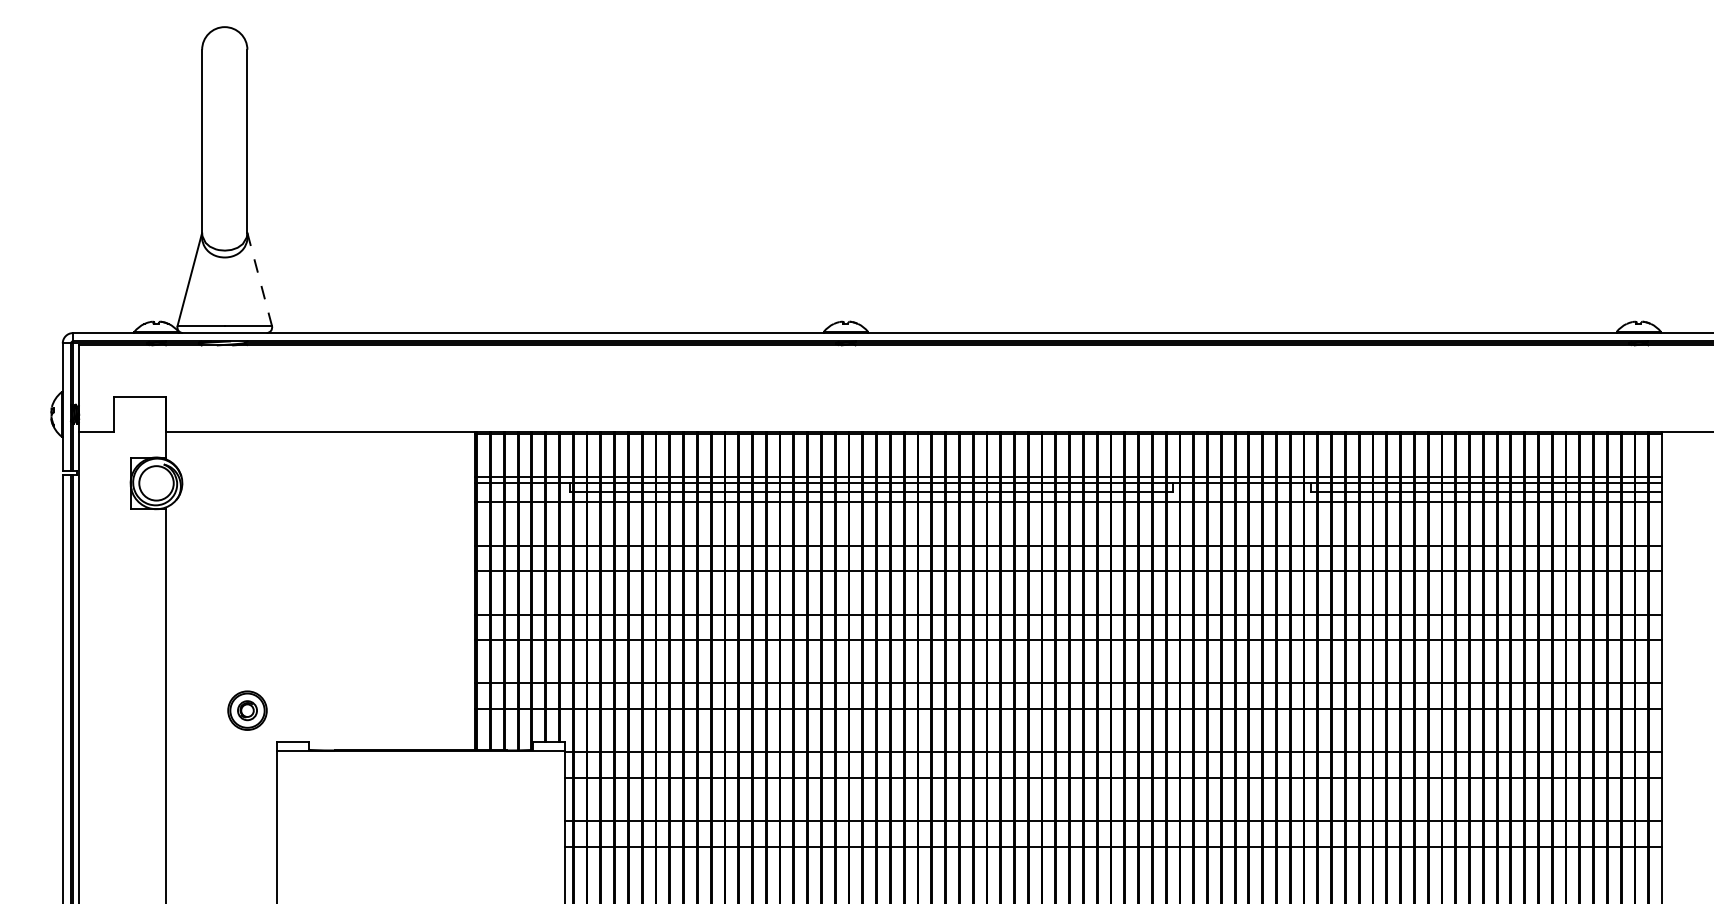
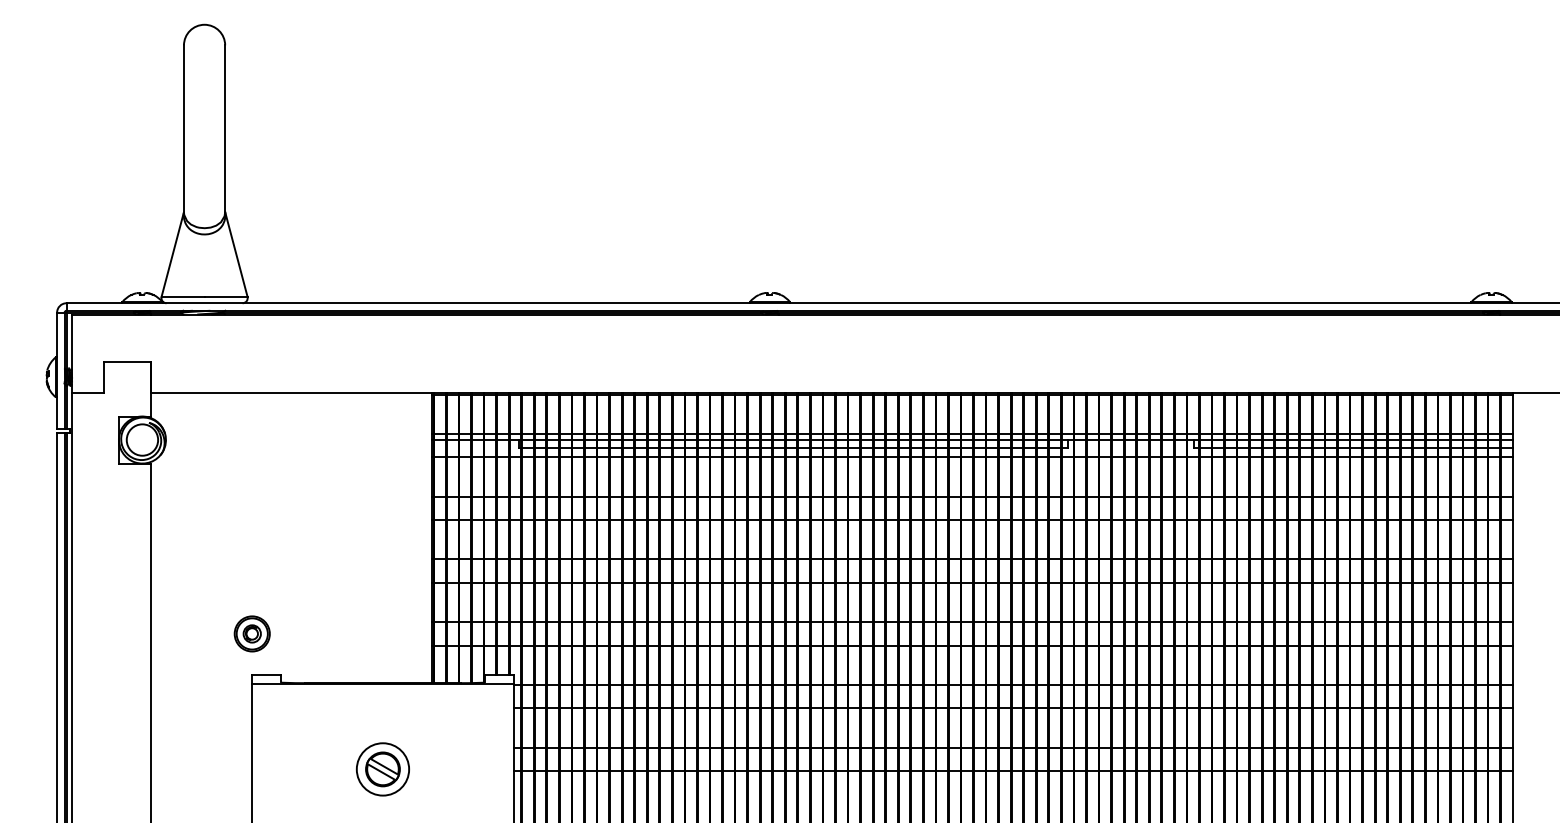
line: (259, 279) -> (236, 254), dashed -> solid
part: (246, 710) -> (251, 633), moved
part: (420, 845) -> (382, 769), added

